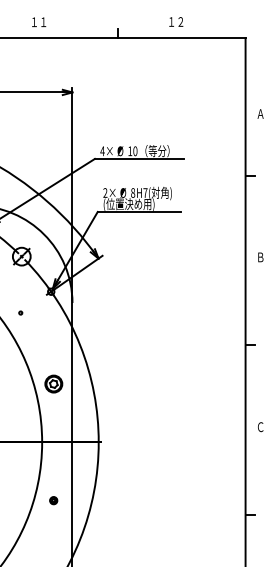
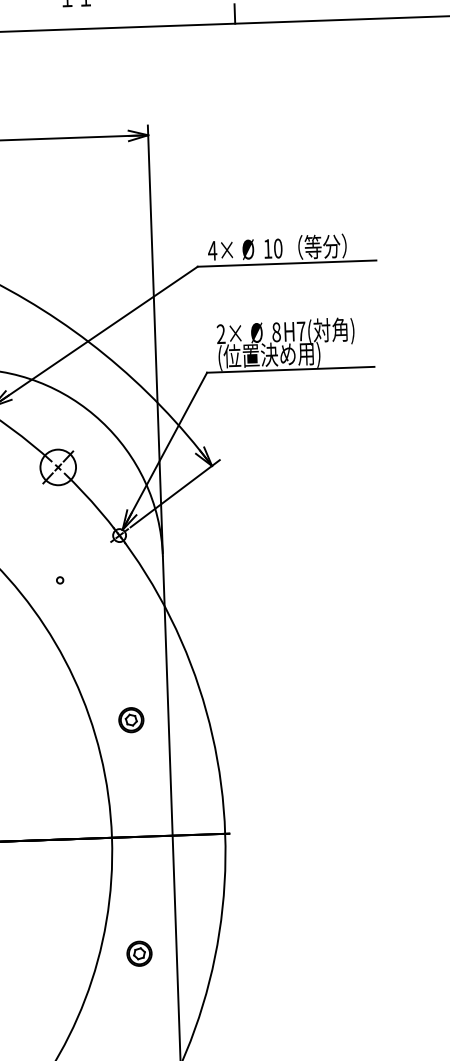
part: (53, 383) -> (130, 719), size x0.71
part: (53, 500) -> (138, 953), size x1.67

